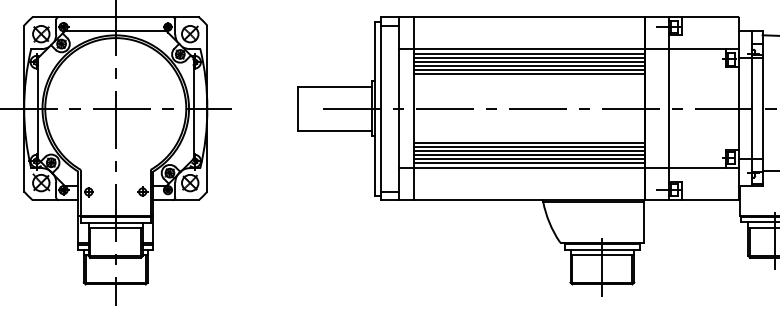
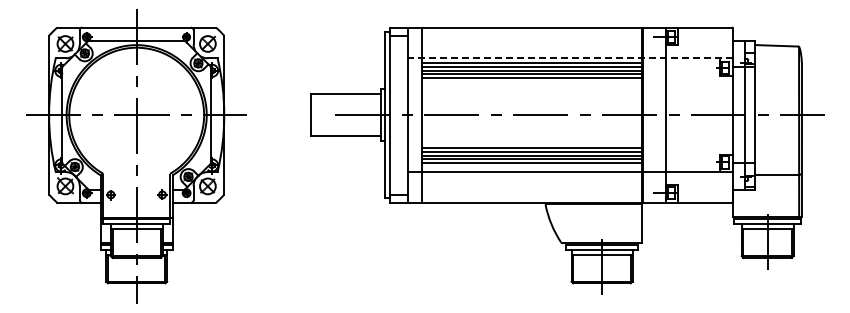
line: (568, 49) -> (569, 58), solid -> dashed
line: (528, 73) -> (531, 81), removed
line: (528, 162) -> (531, 166), removed

